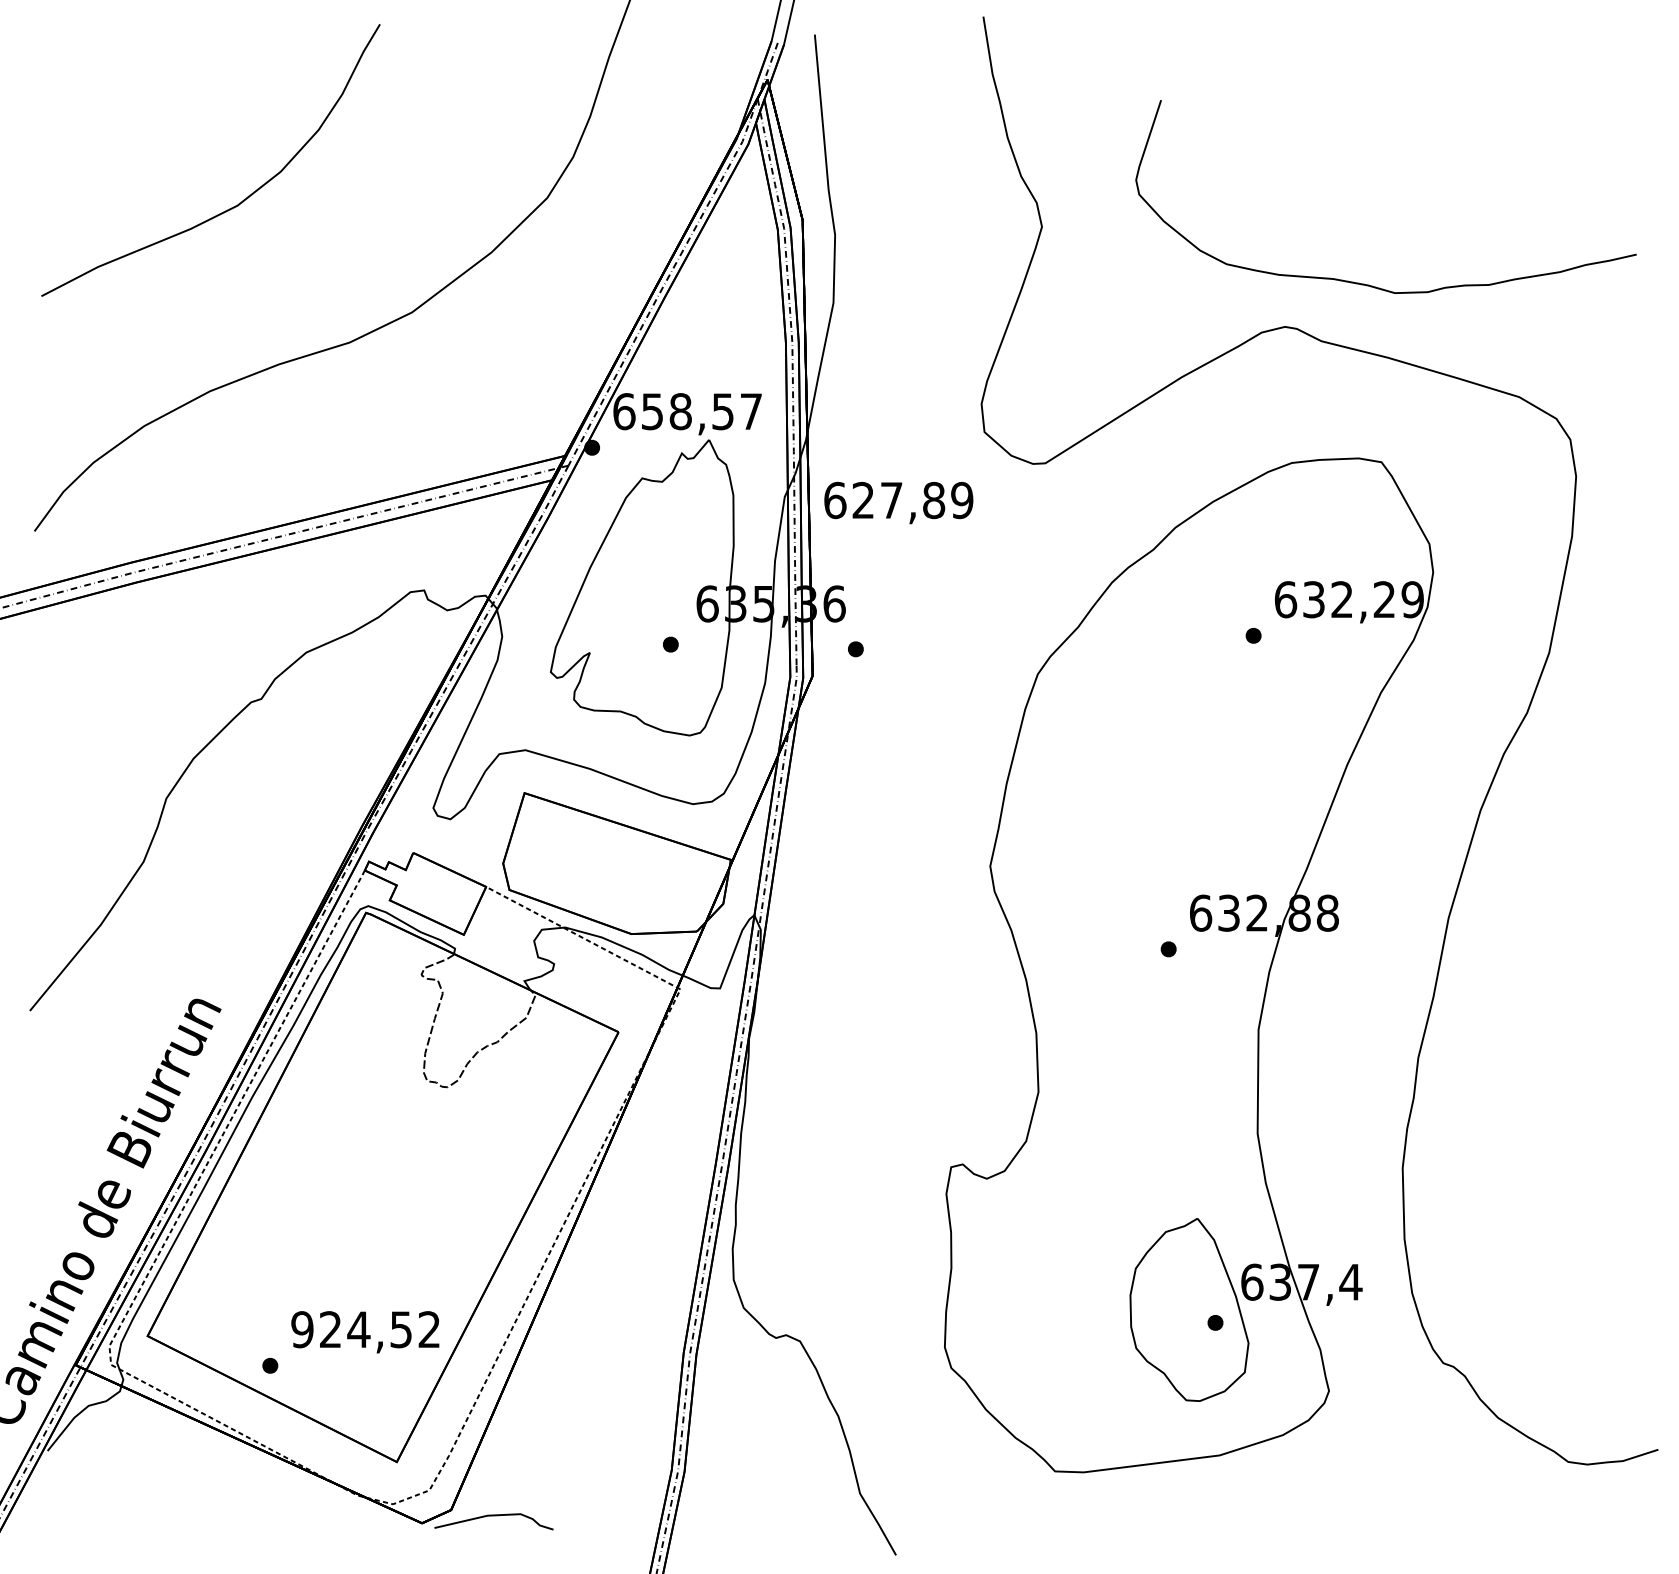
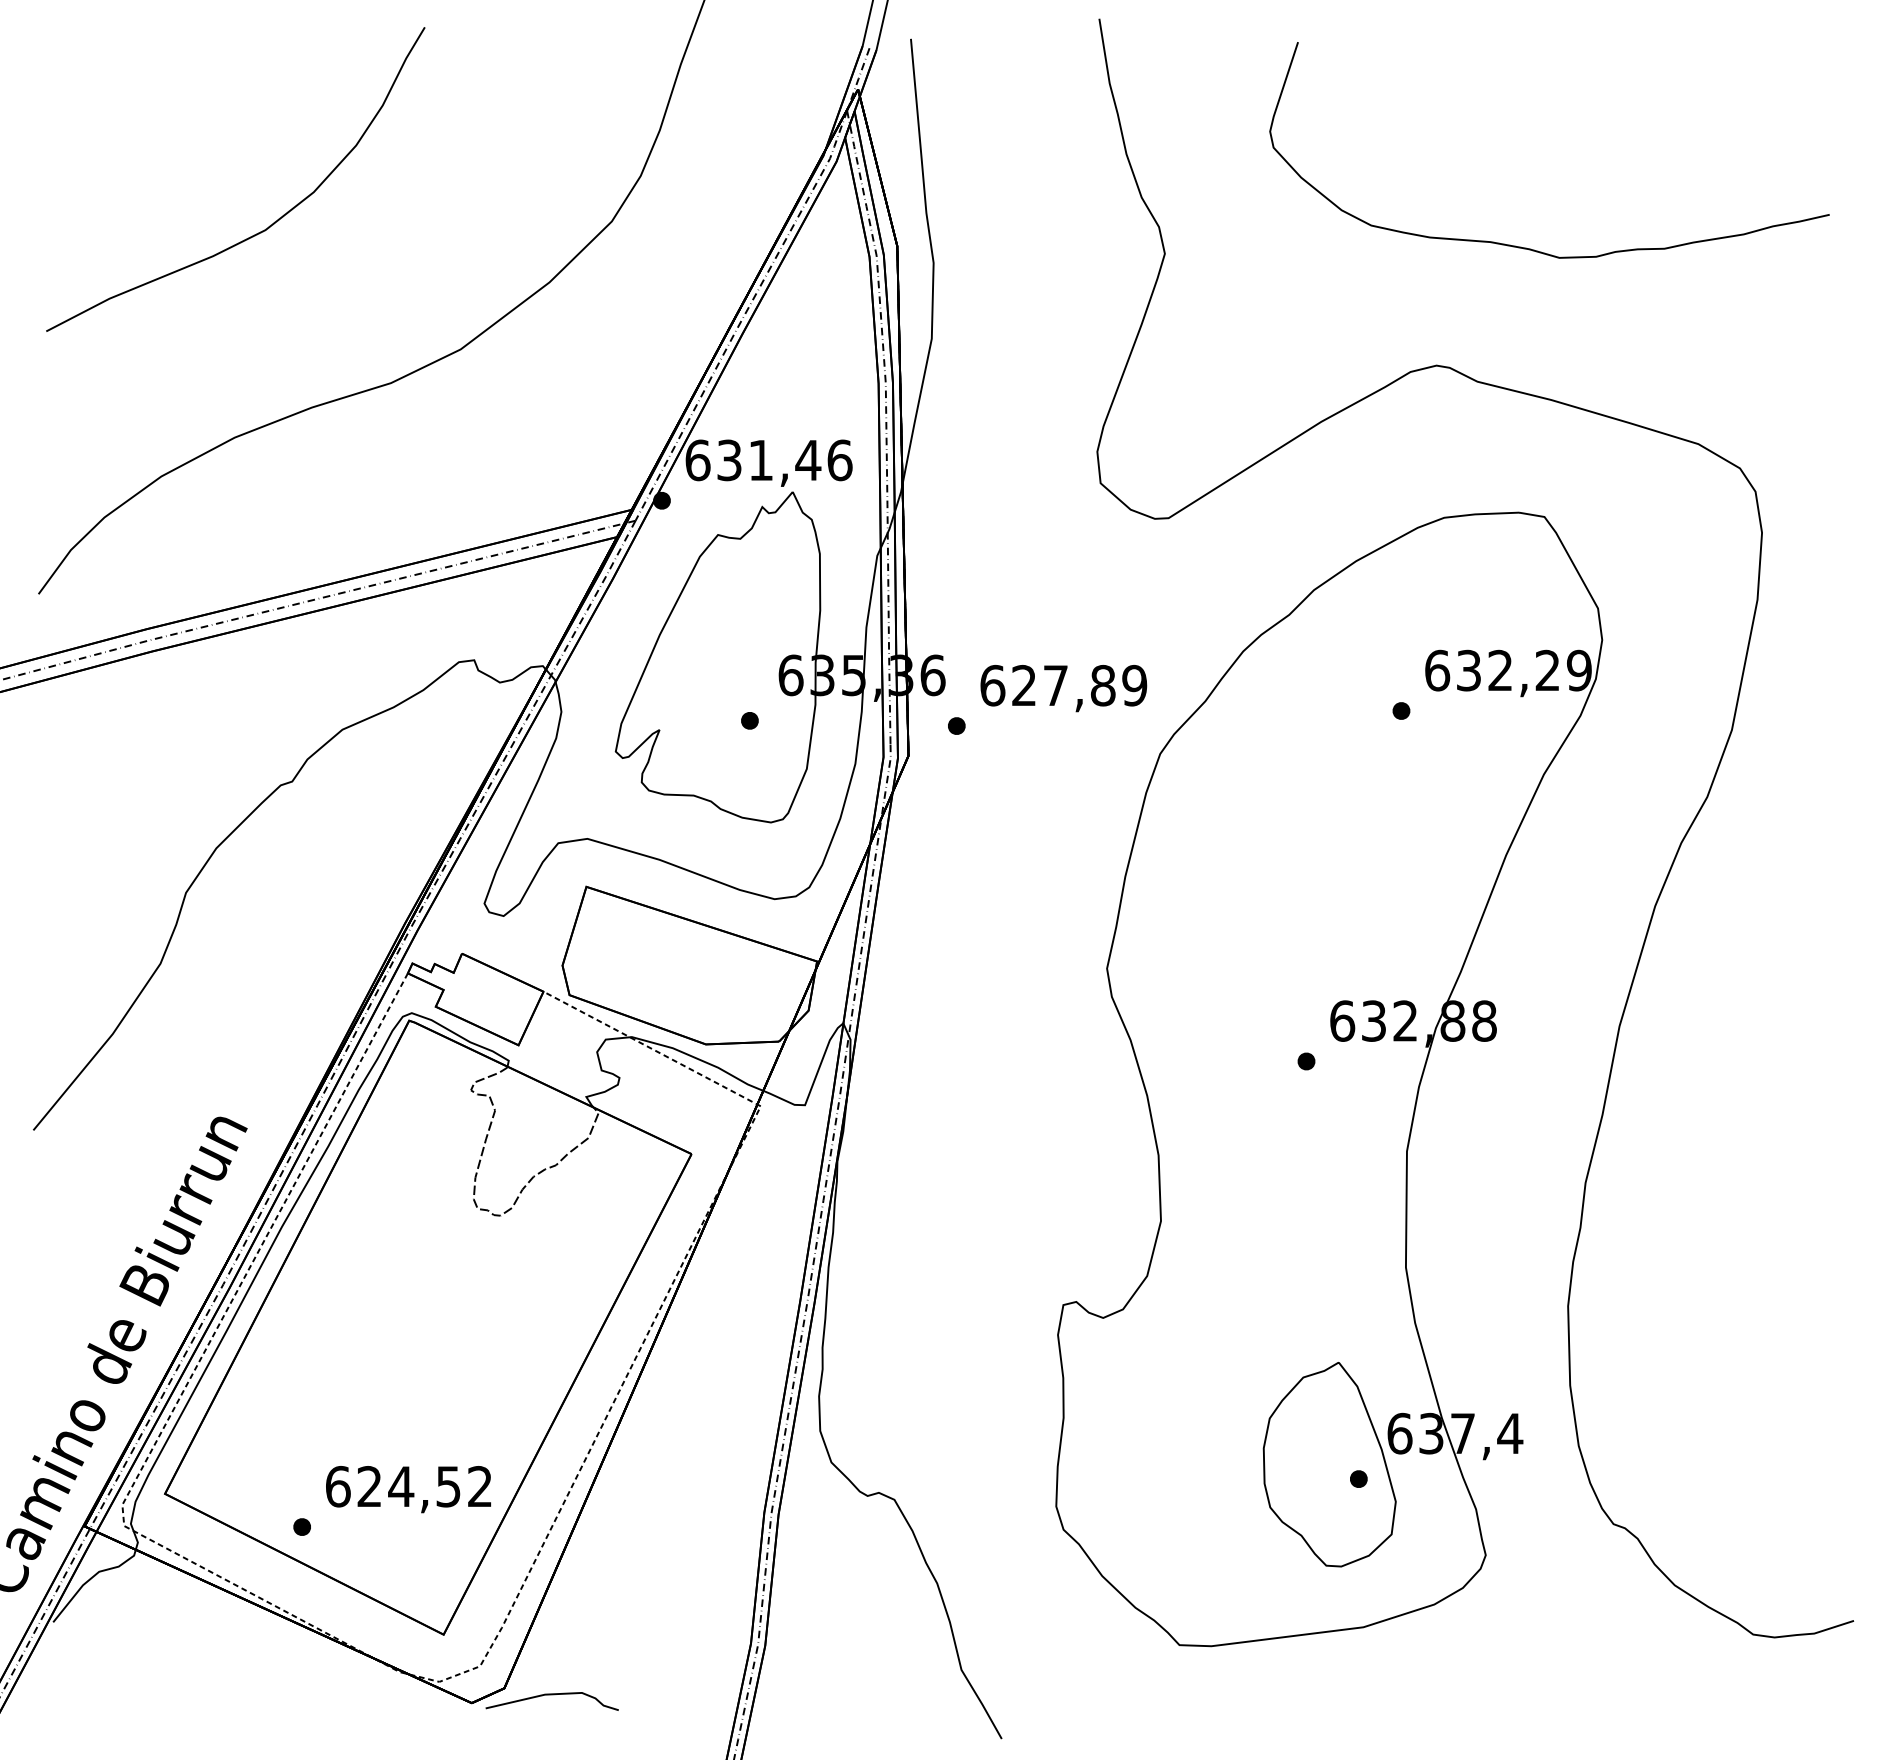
curve: (1365, 283) -> (1526, 247), moved
text: (702, 411) -> (785, 460), 658,57 -> 631,46
text: (898, 502) -> (1063, 688), moved
text: (301, 1329) -> (337, 1486), 924,52 -> 624,52

